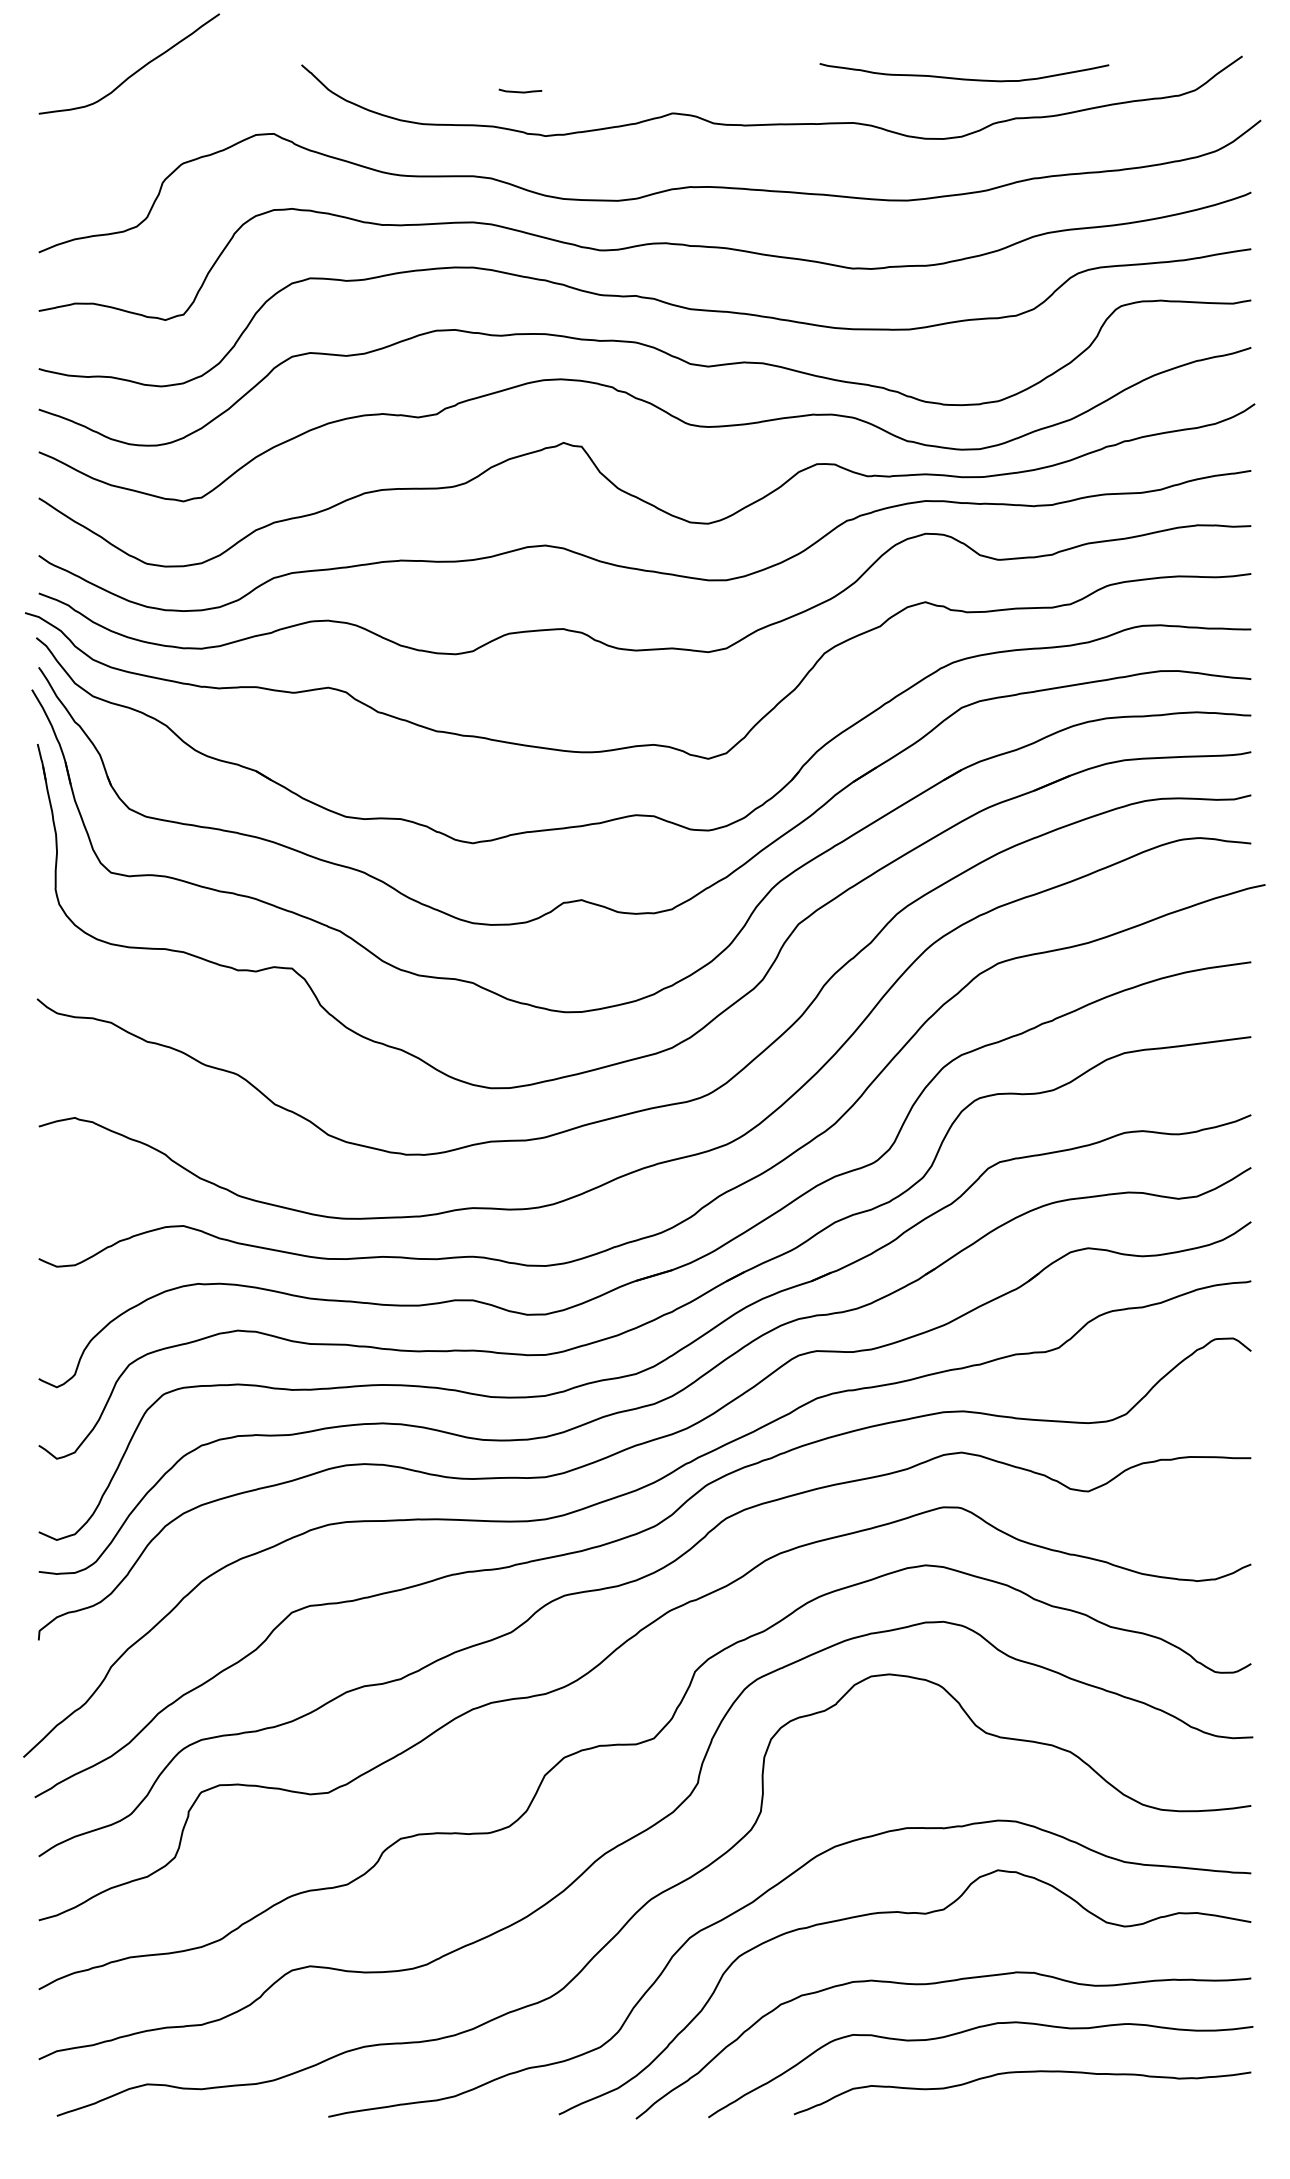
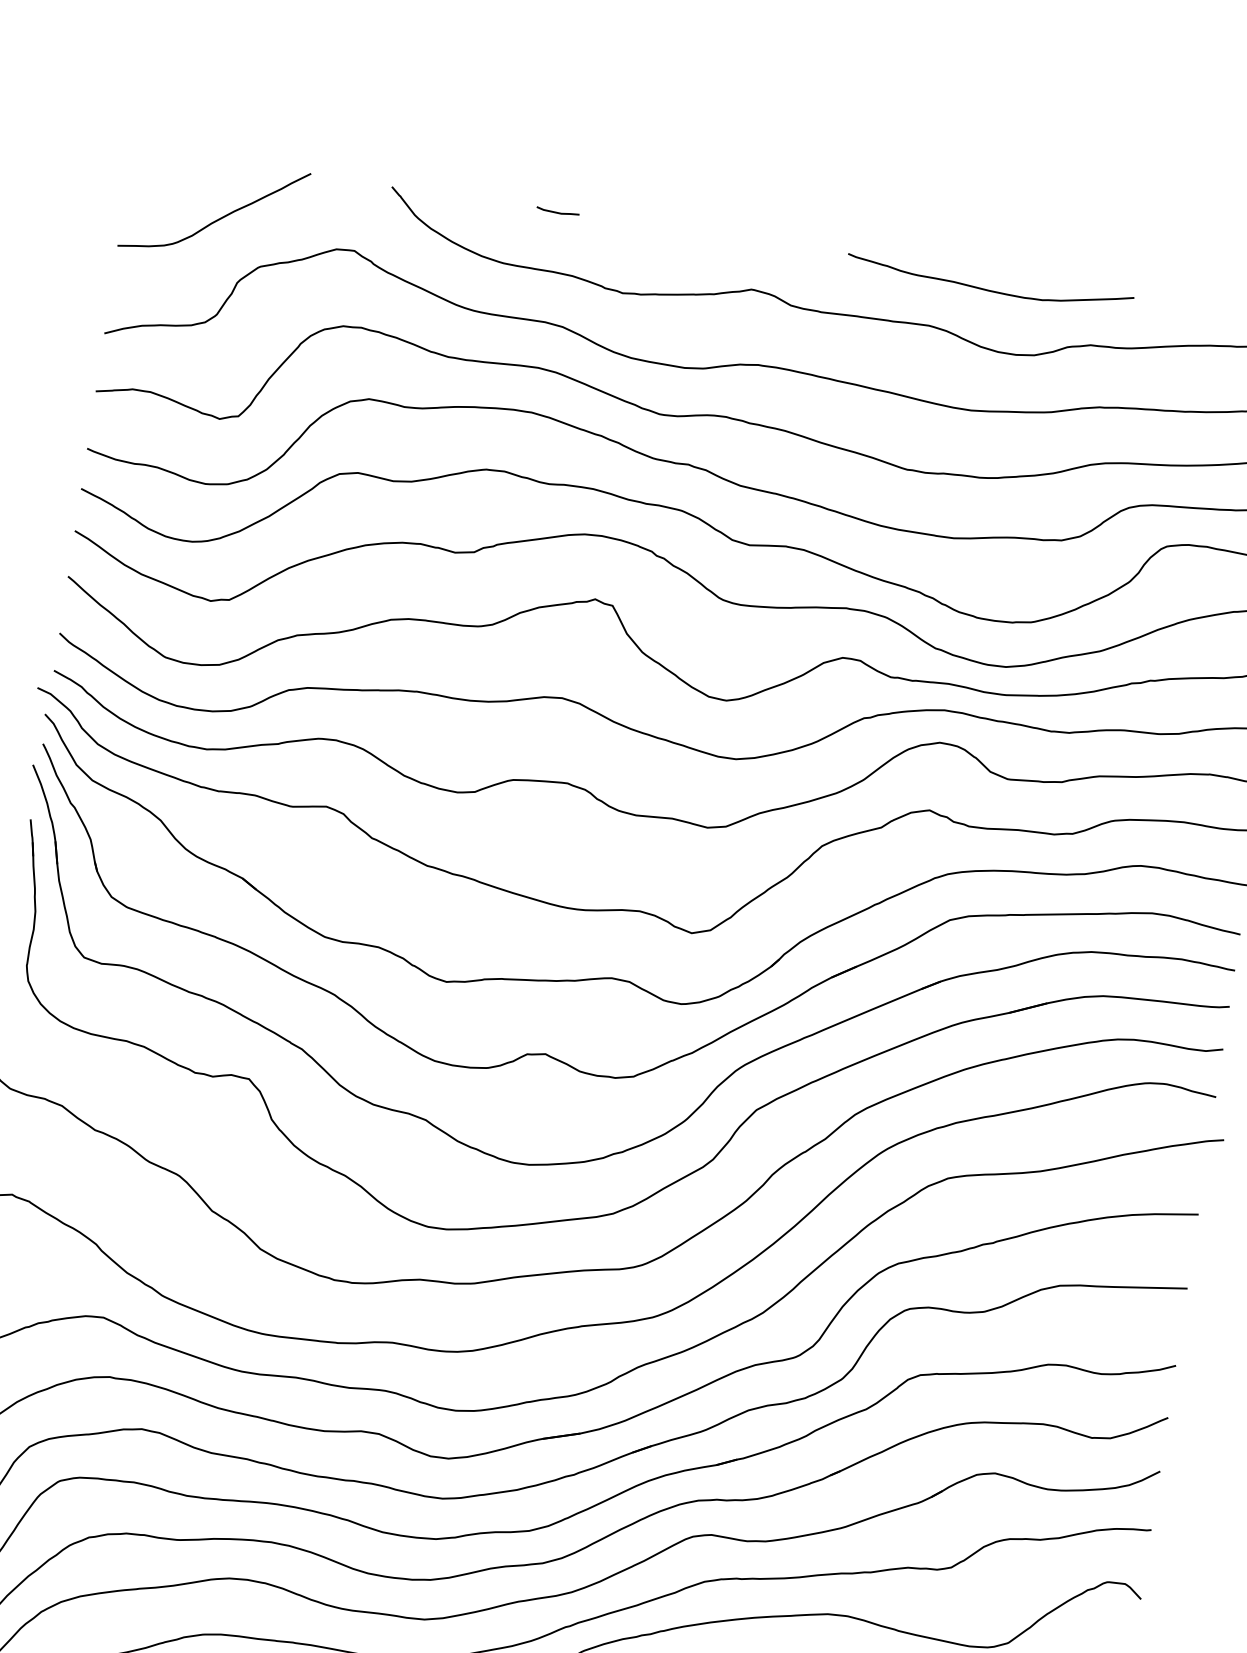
curve: (136, 70) -> (220, 217), moved
curve: (964, 78) -> (989, 289), moved
line: (520, 91) -> (557, 212), moved

